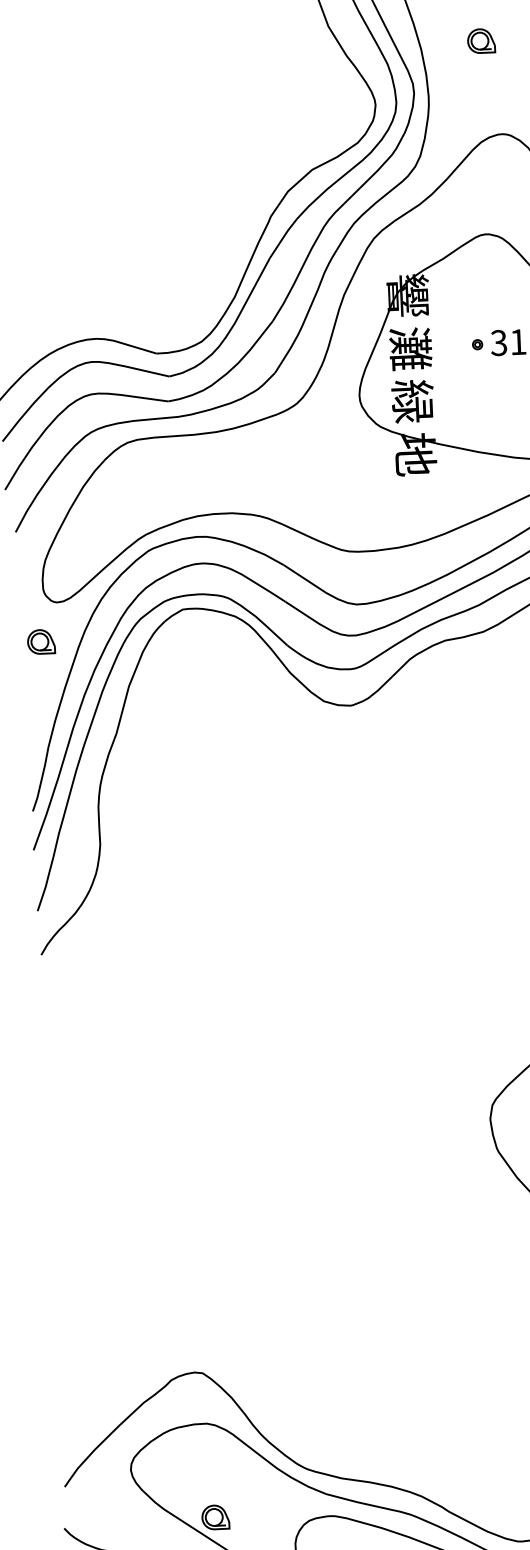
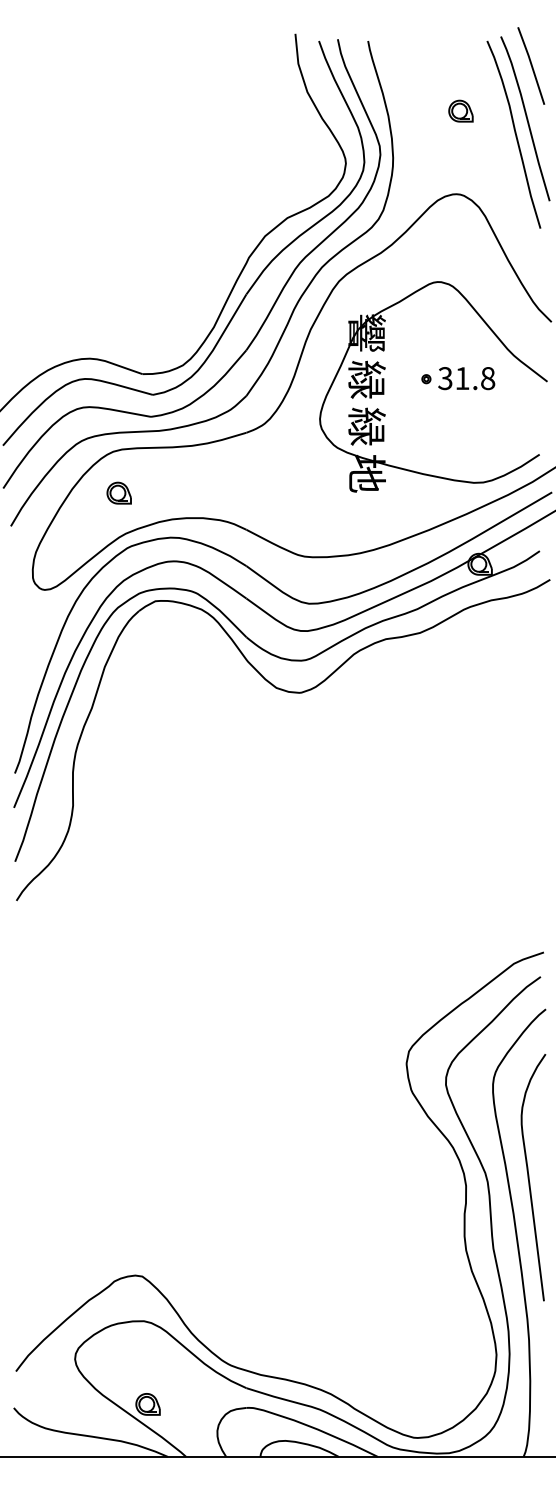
part: (480, 40) -> (460, 110), moved
text: (409, 348) -> (366, 379), 灘 -> 緑
part: (40, 641) -> (118, 492), moved

